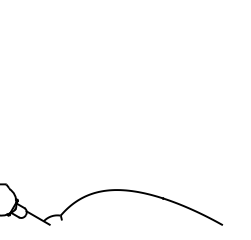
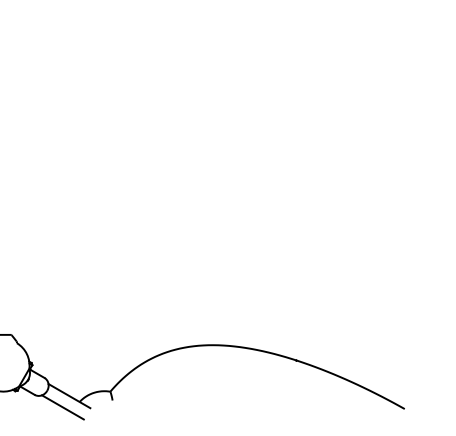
line: (34, 223) -> (62, 405), added

